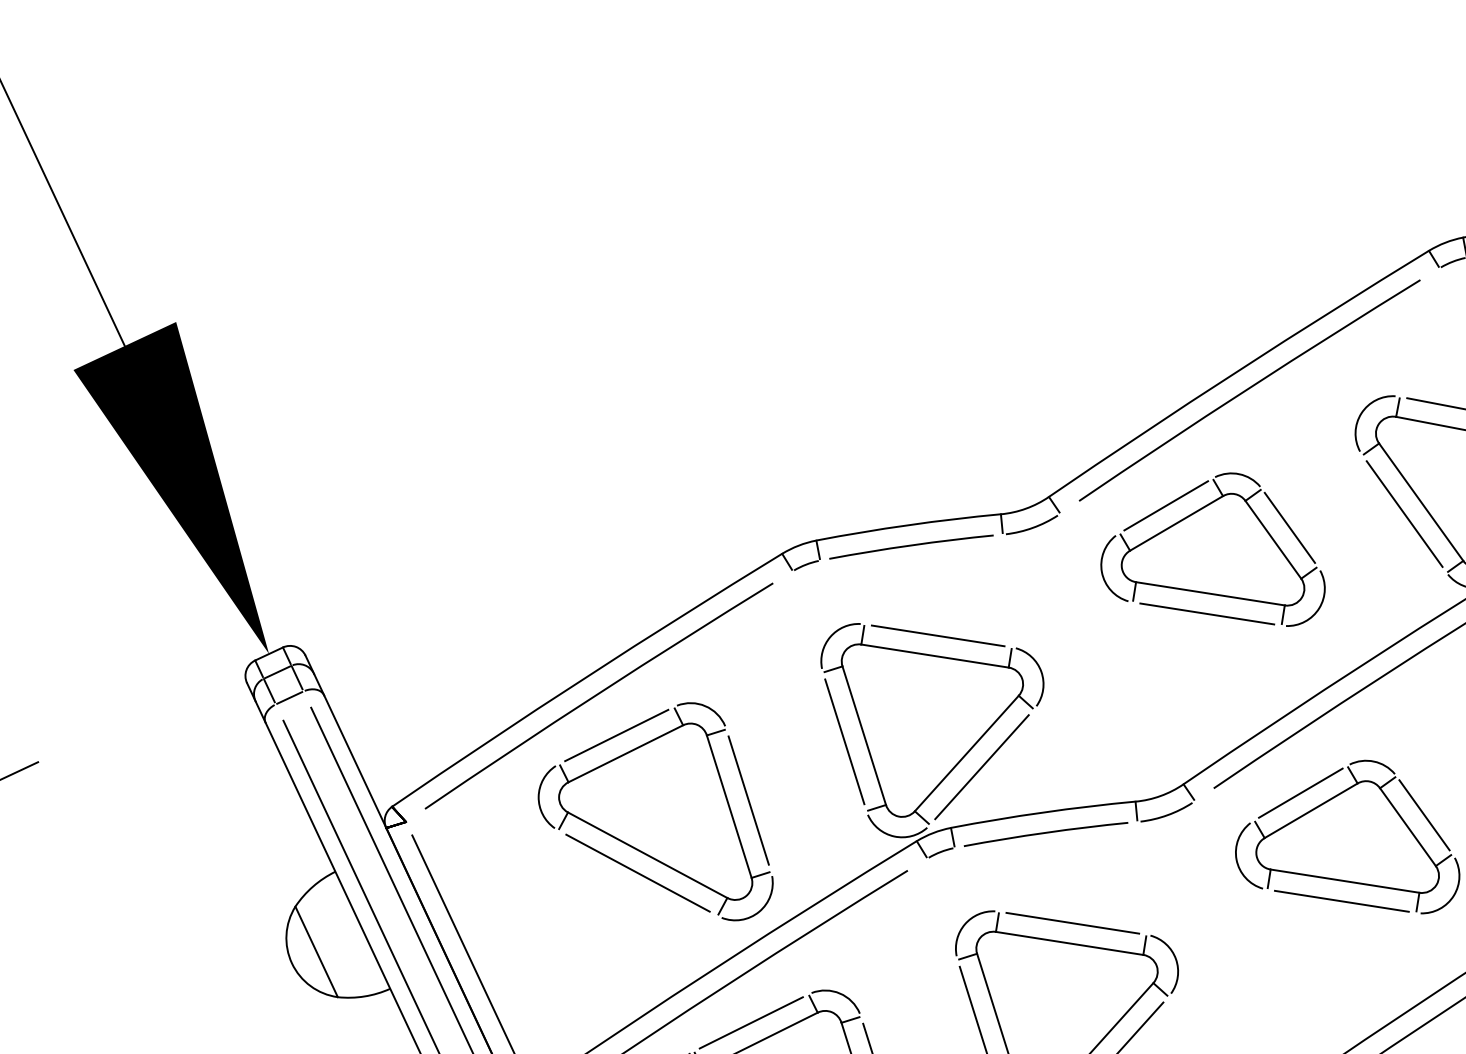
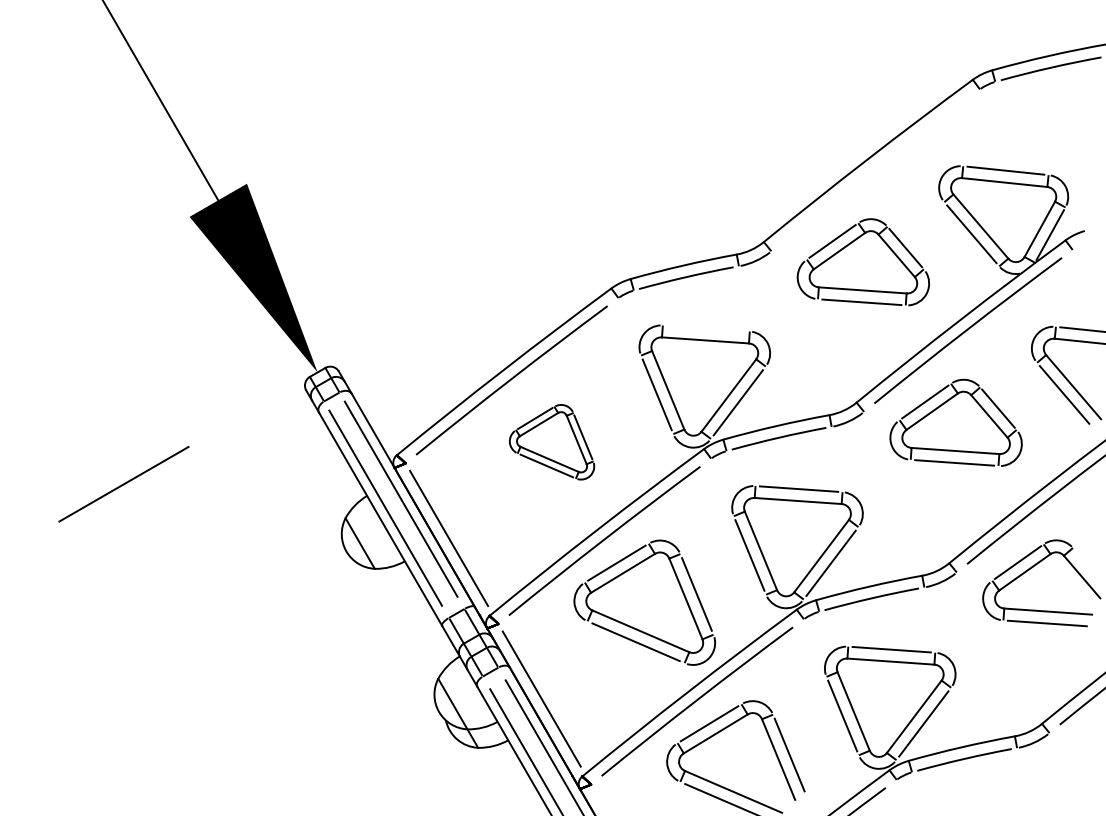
arc: (1249, 389) -> (875, 169), removed
line: (938, 635) -> (706, 328), removed
part: (657, 807) -> (551, 442), size x0.6

